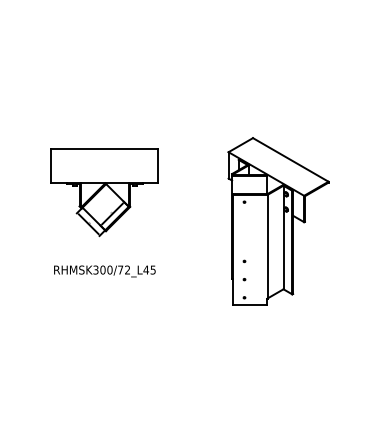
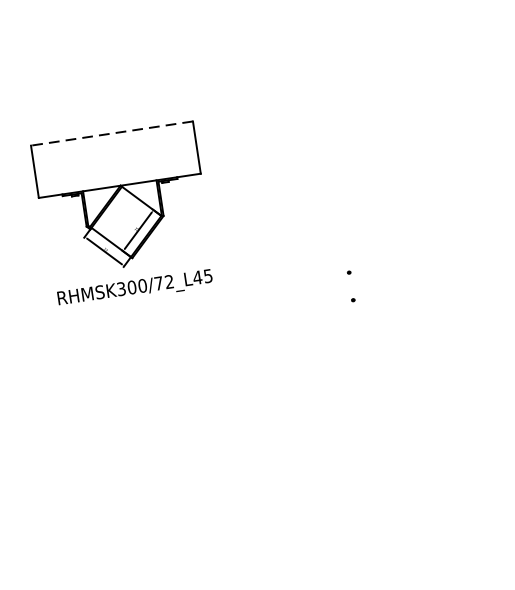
line: (104, 148) -> (111, 133), solid -> dashed
part: (278, 221) -> (391, 204), removed
text: (104, 271) -> (134, 289), moved

